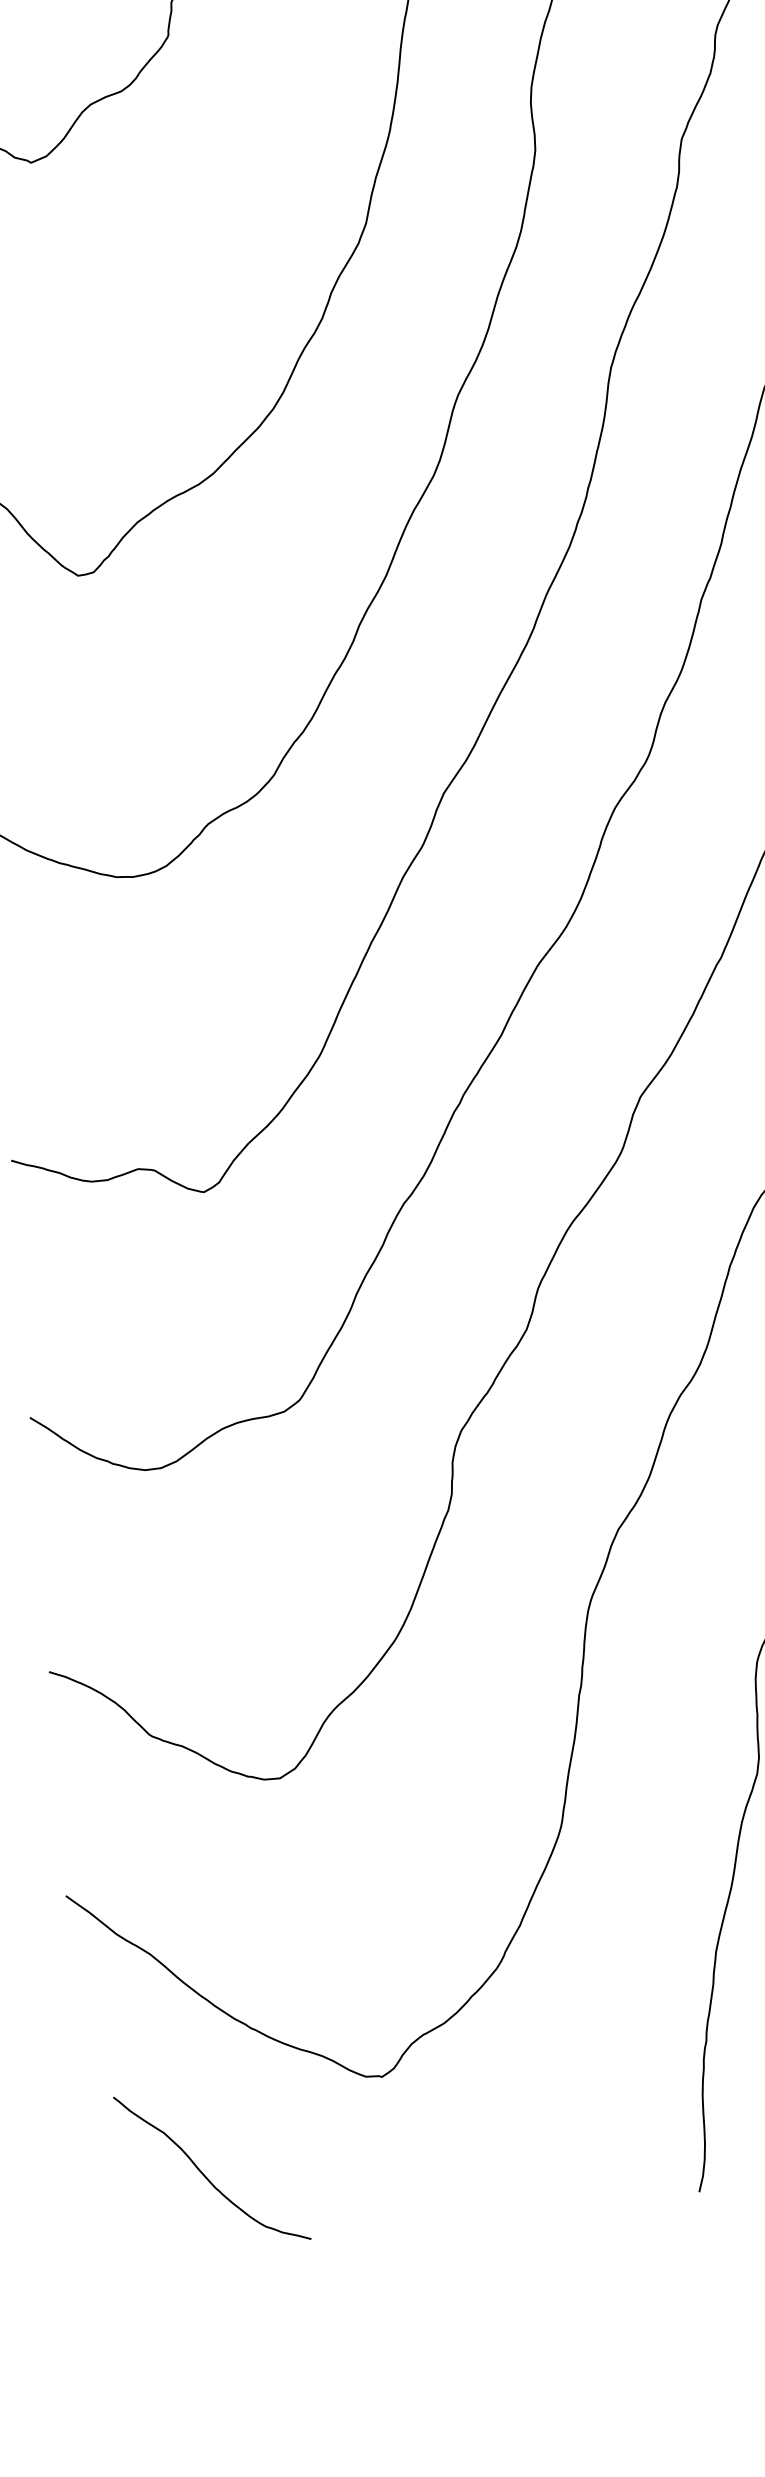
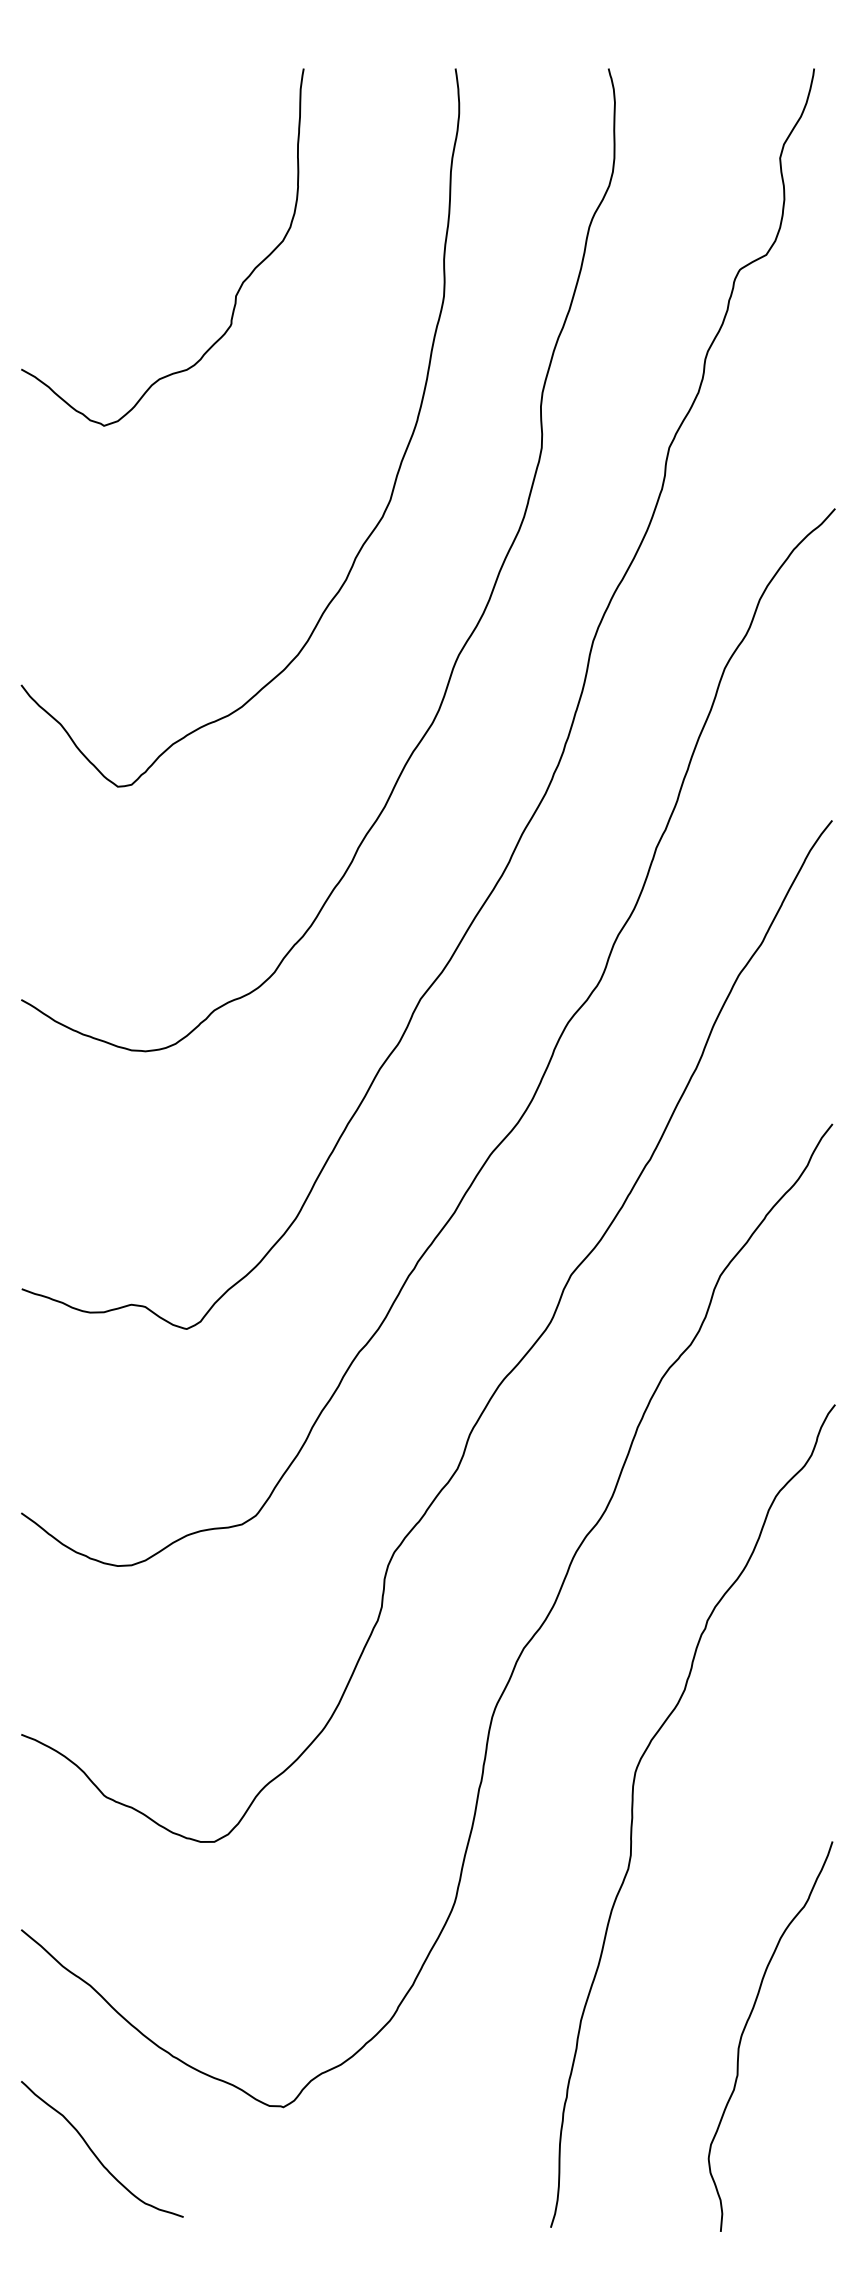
curve: (206, 2175) -> (96, 2155), moved

